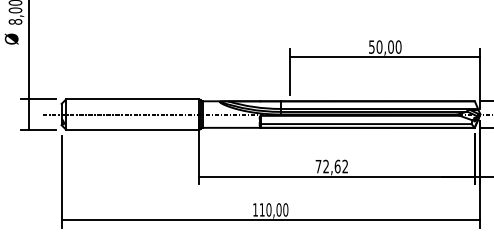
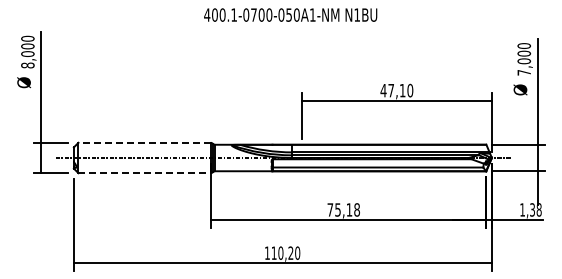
text: (380, 46) -> (392, 90), 50,00 -> 47,10
line: (132, 99) -> (144, 142), solid -> dashed
line: (133, 130) -> (145, 173), solid -> dashed
text: (335, 166) -> (347, 209), 72,62 -> 75,18
text: (278, 209) -> (290, 252), 110,00 -> 110,20

